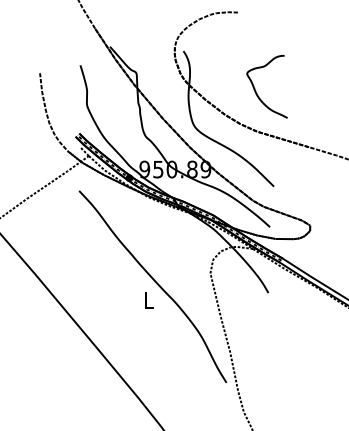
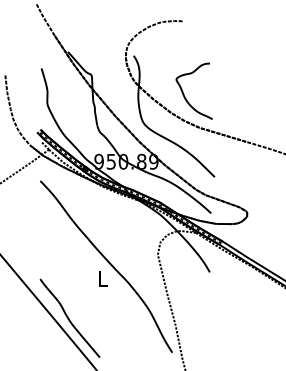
curve: (255, 88) -> (183, 92), moved
part: (112, 344) -> (70, 318), added

